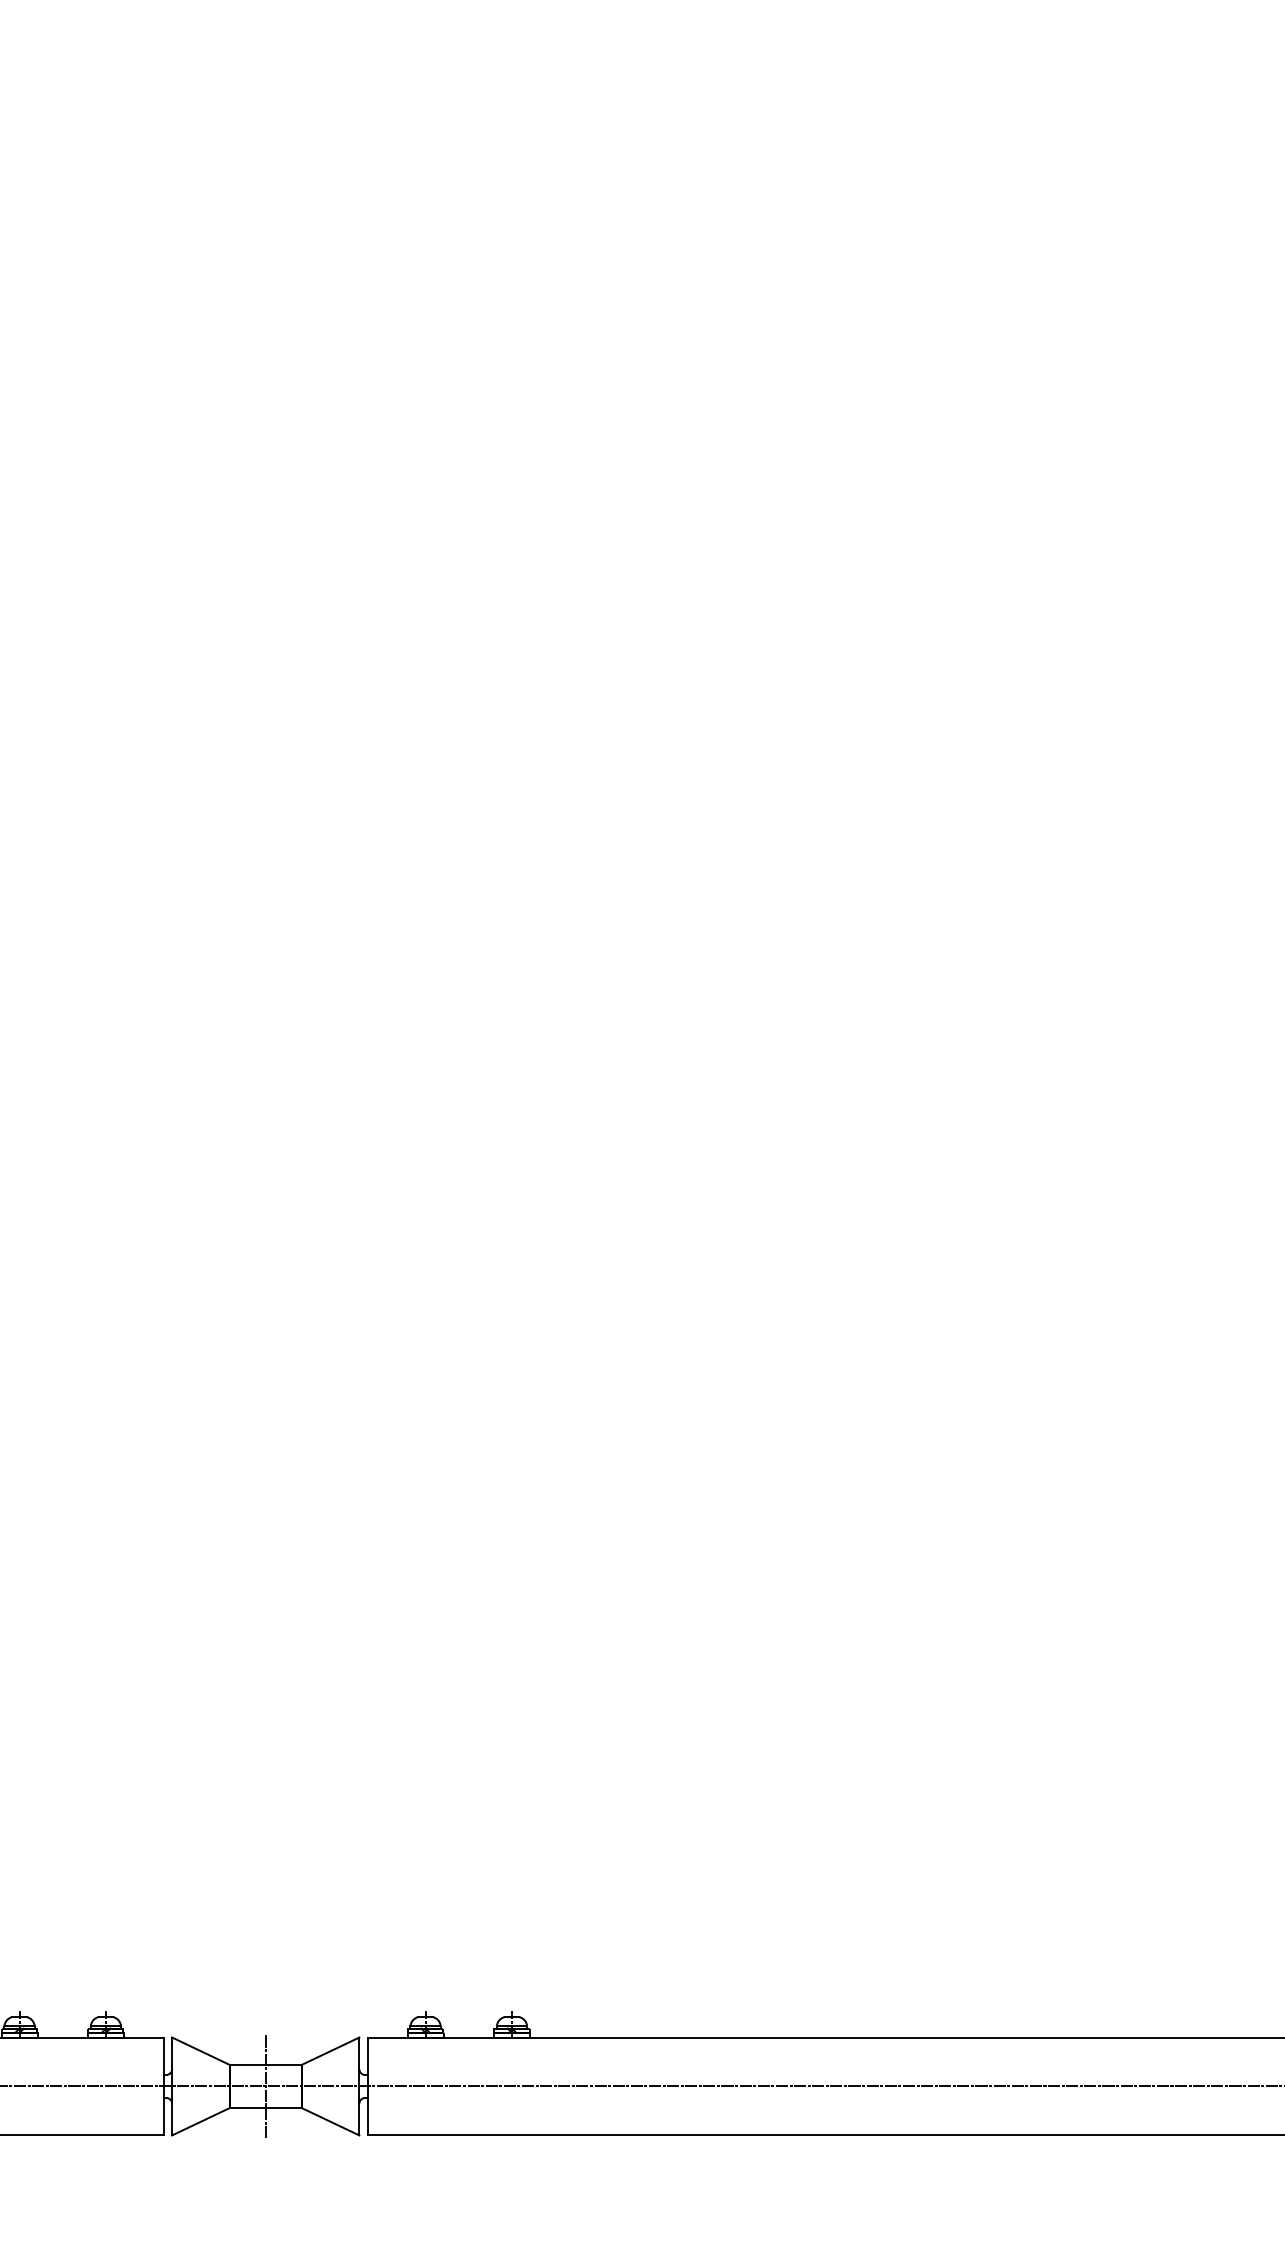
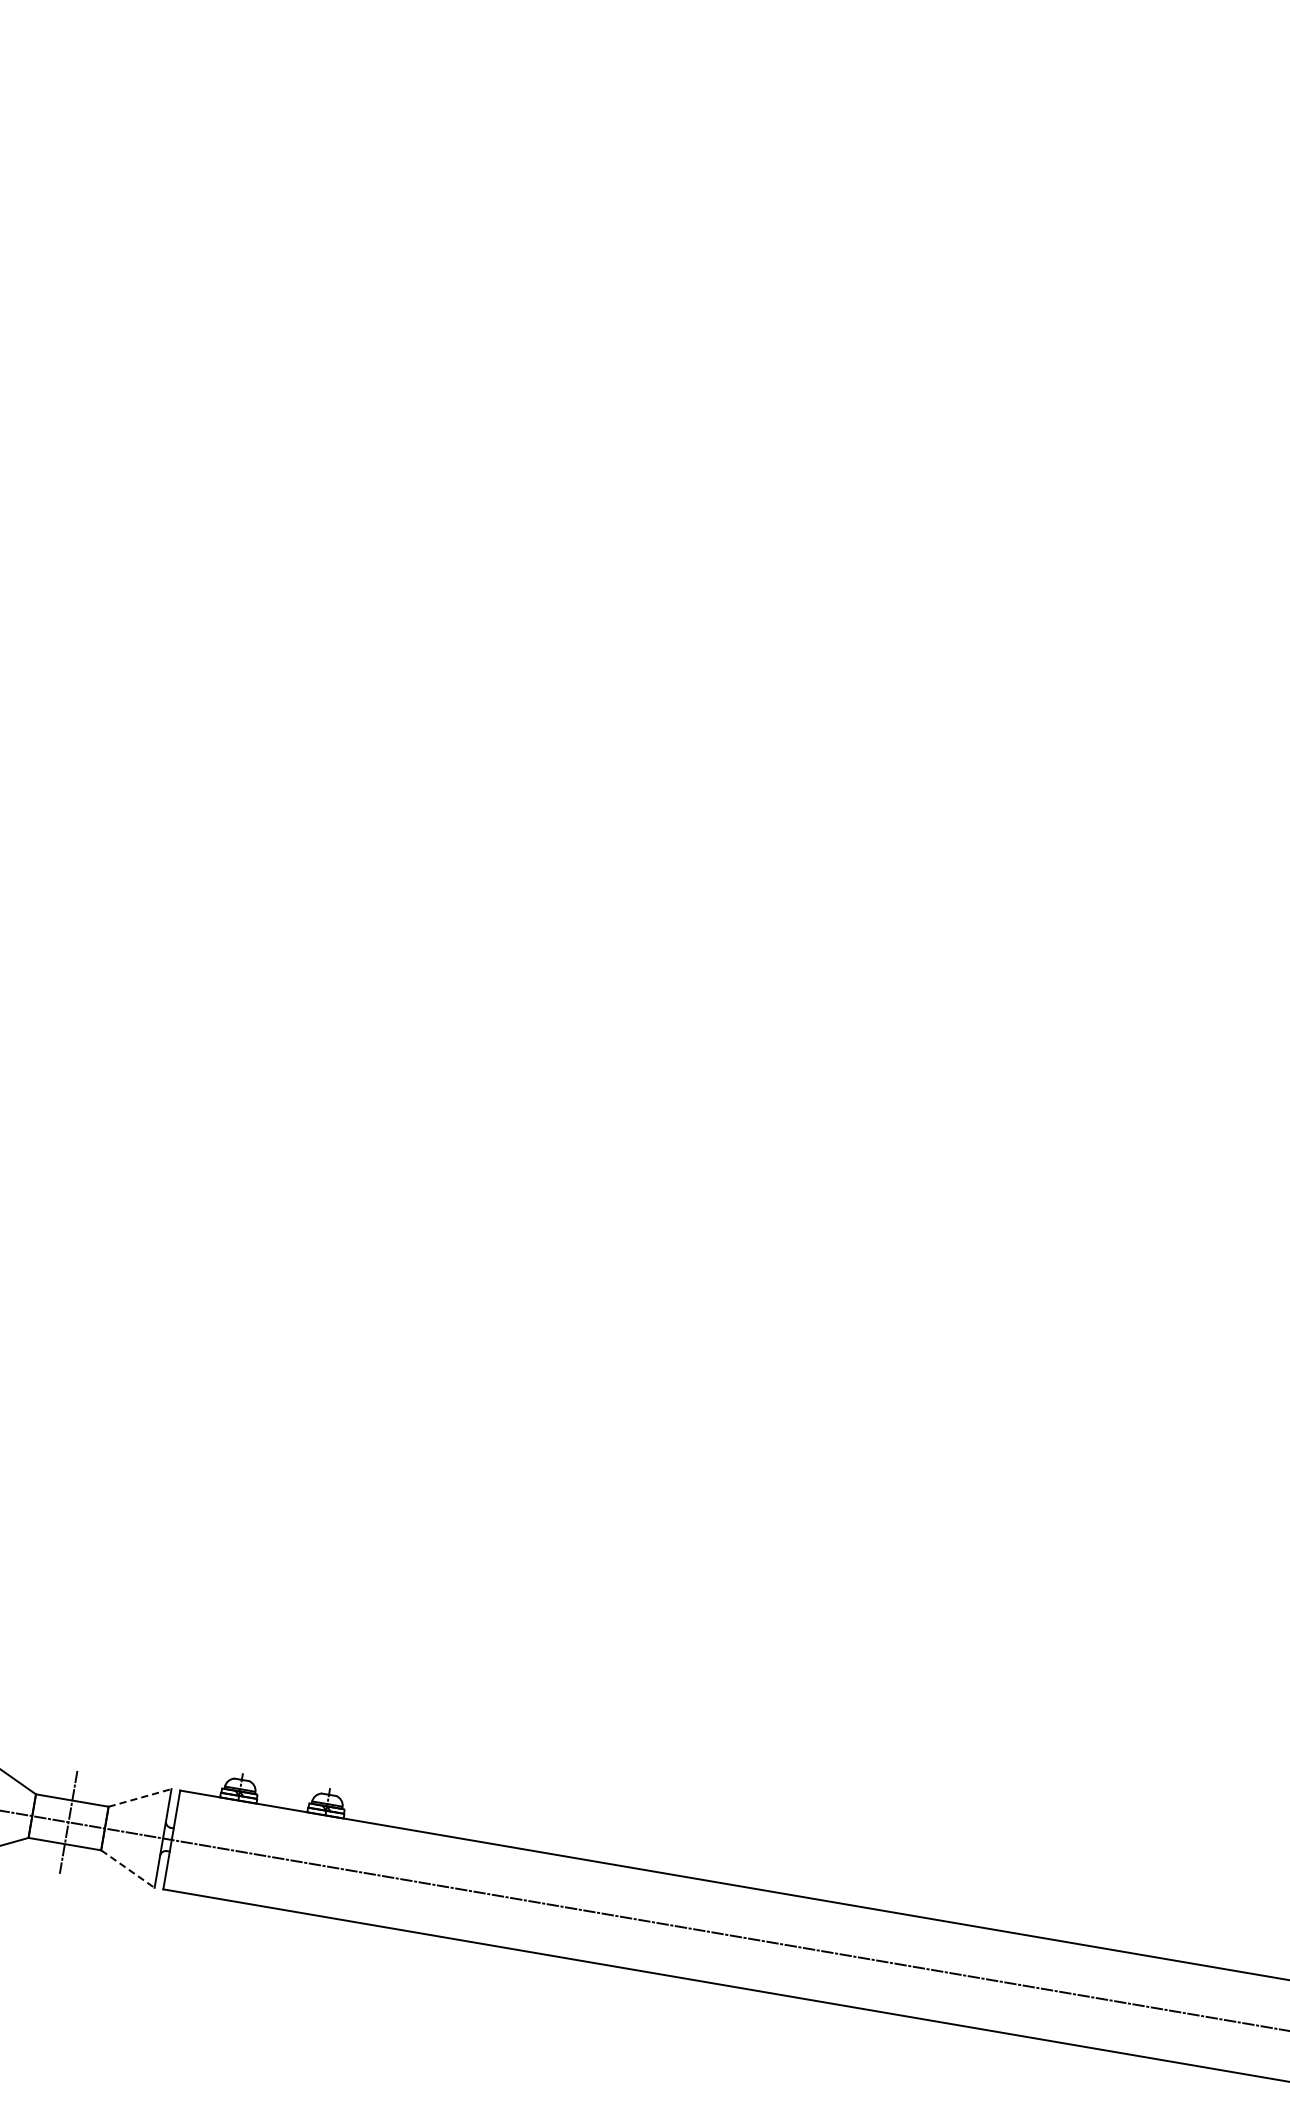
line: (330, 2051) -> (139, 1798), solid -> dashed
line: (330, 2121) -> (127, 1868), solid -> dashed

